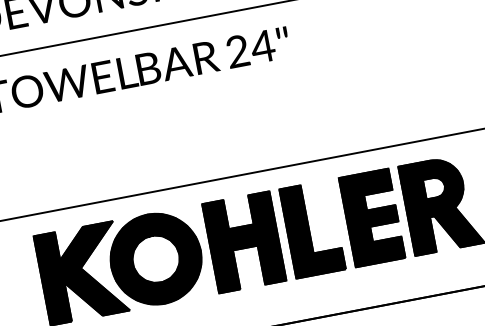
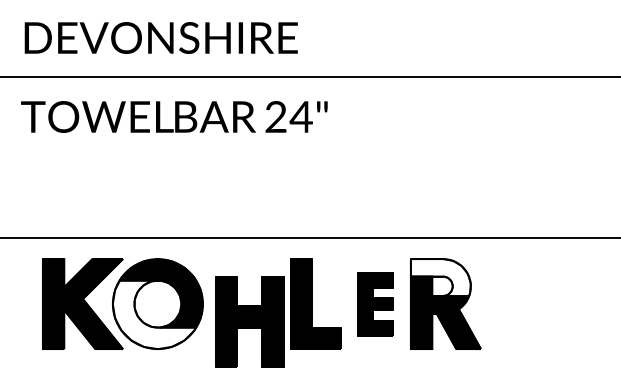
fill: (431, 179) -> (440, 277), removed
part: (371, 217) -> (375, 303), size x0.7
part: (243, 241) -> (249, 321), moved
fill: (153, 270) -> (153, 314), removed

